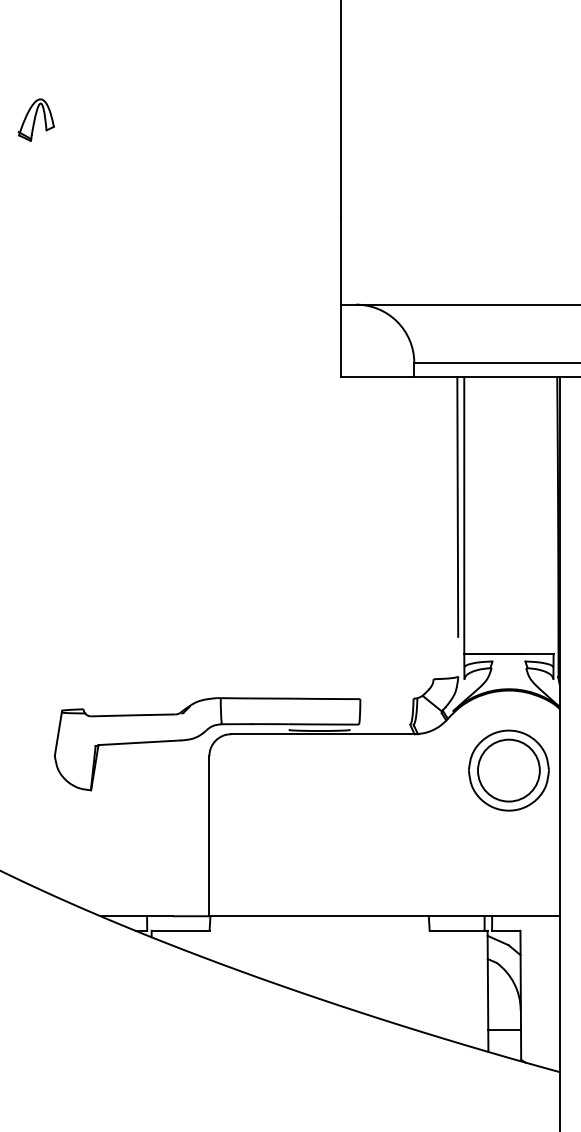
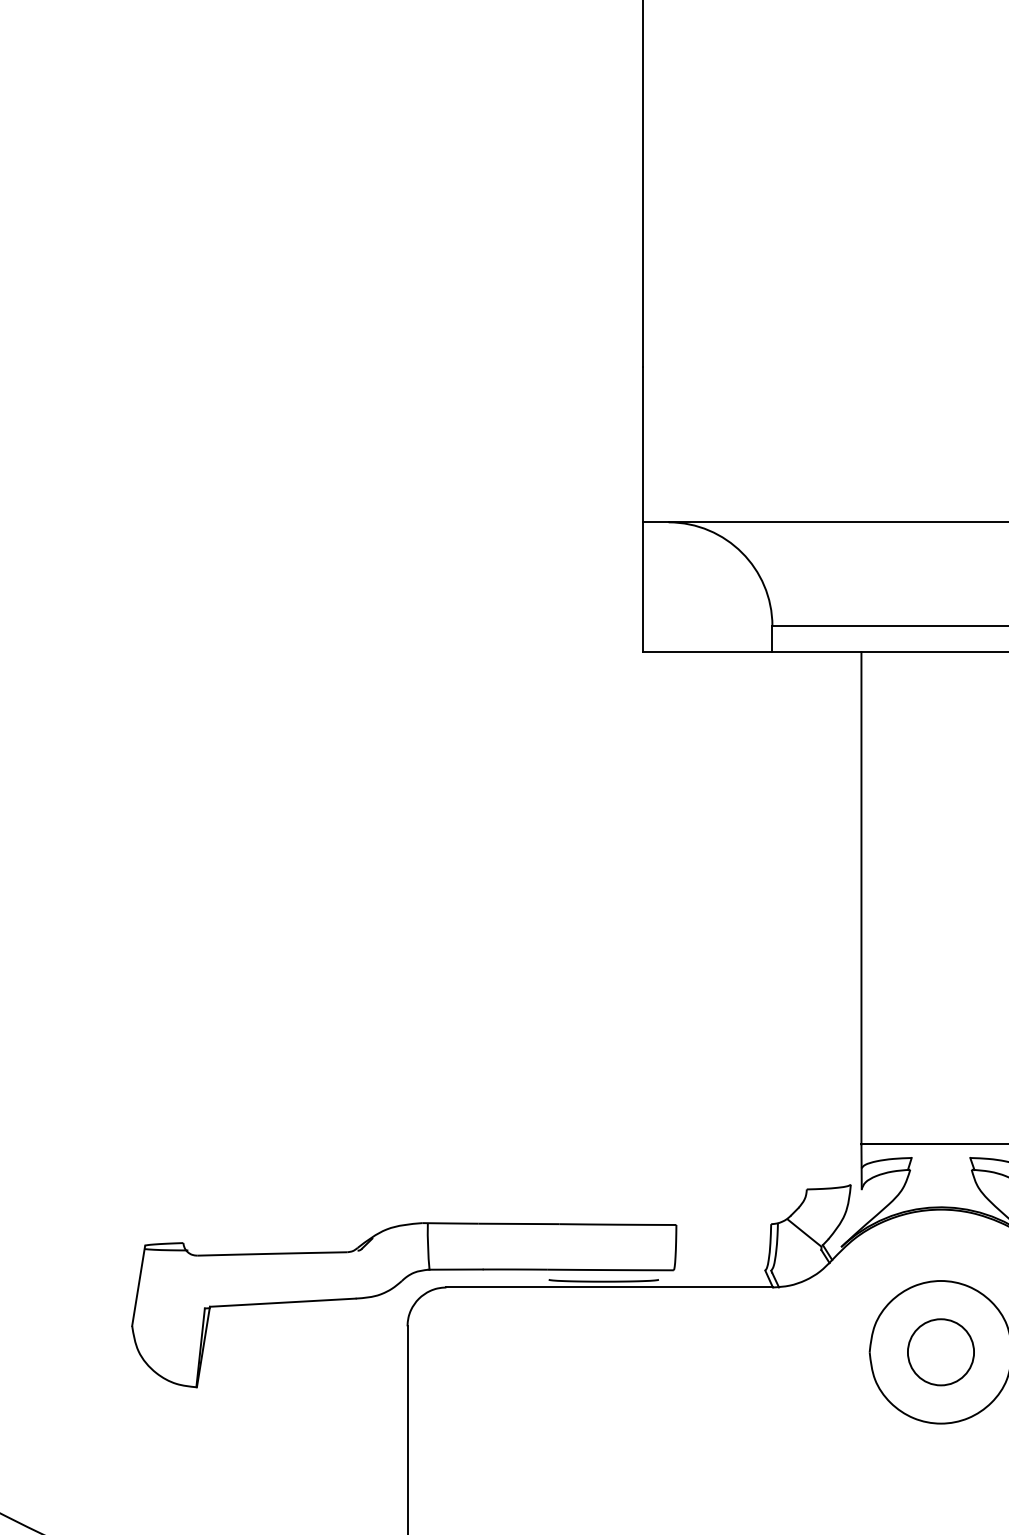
part: (35, 119) -> (97, 192), removed
line: (457, 506) -> (849, 881), removed
circle: (508, 770) -> (940, 1352), size x0.6

